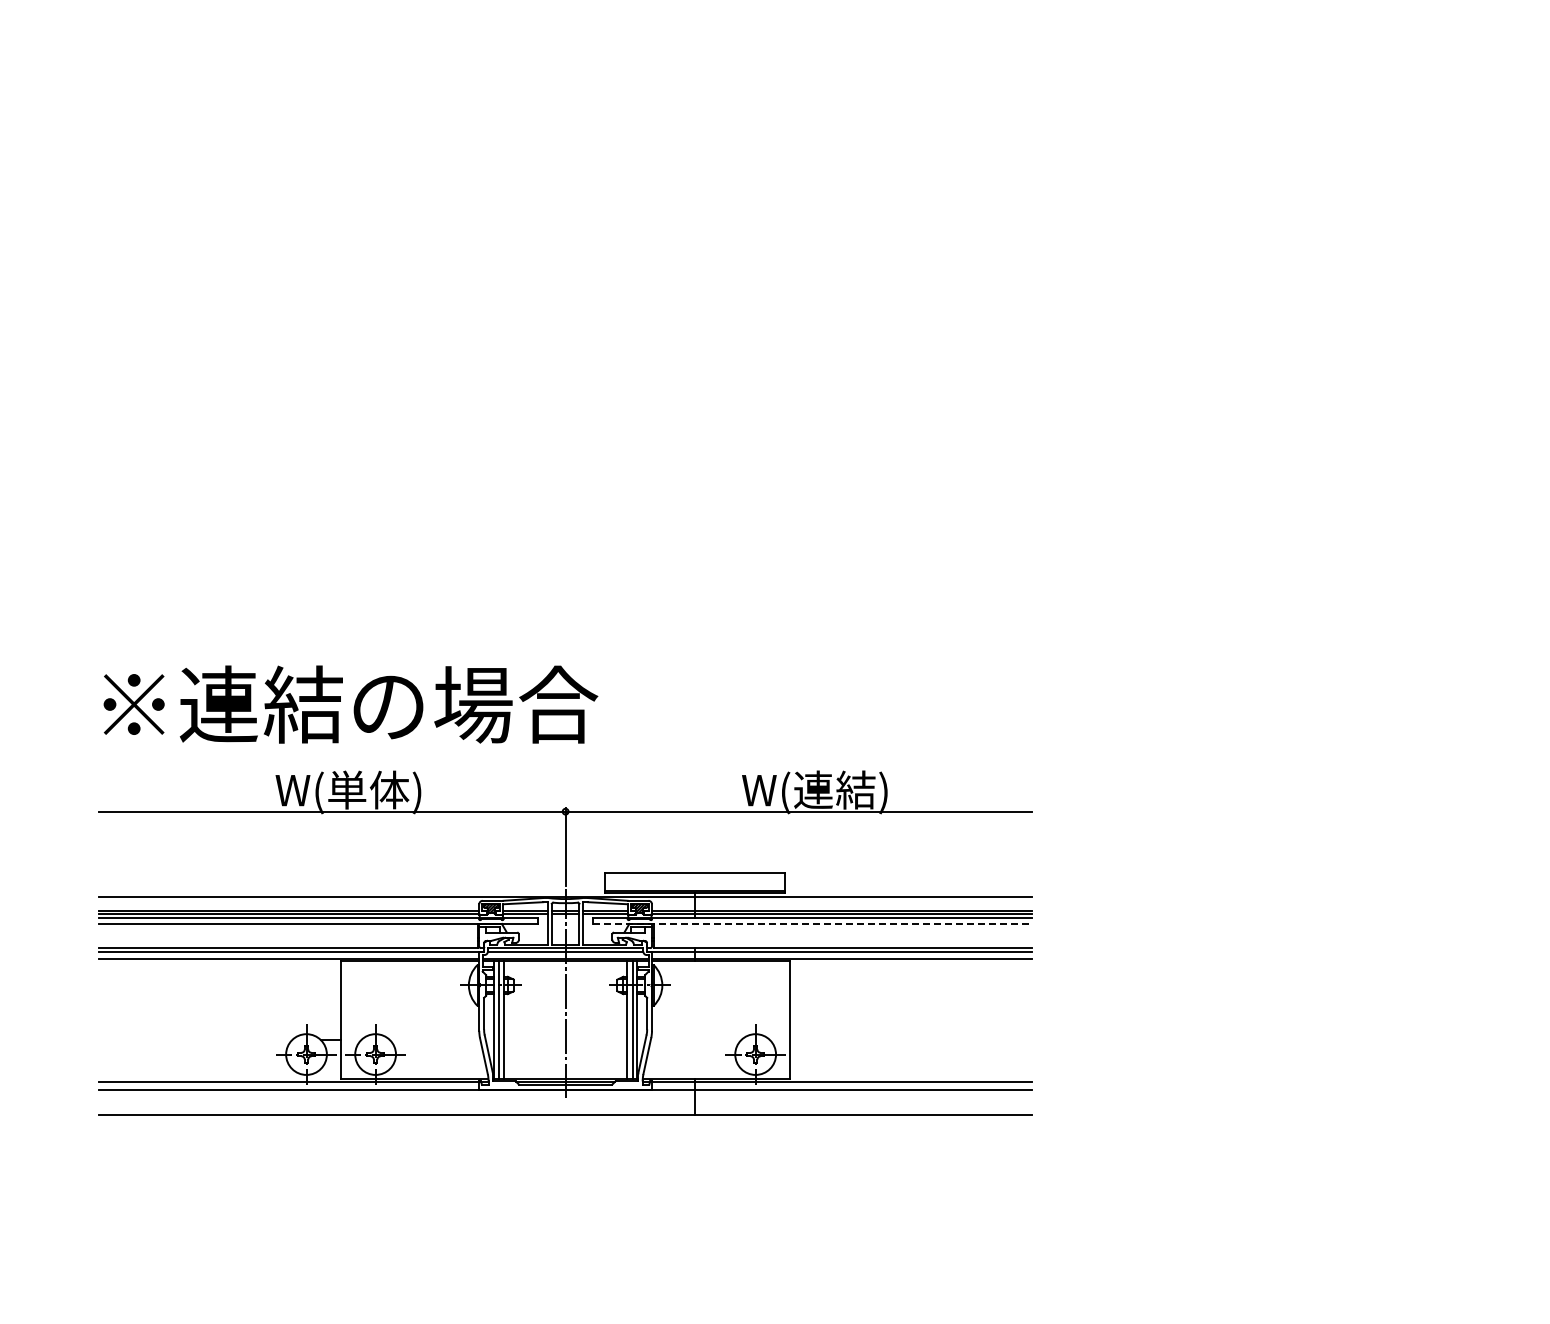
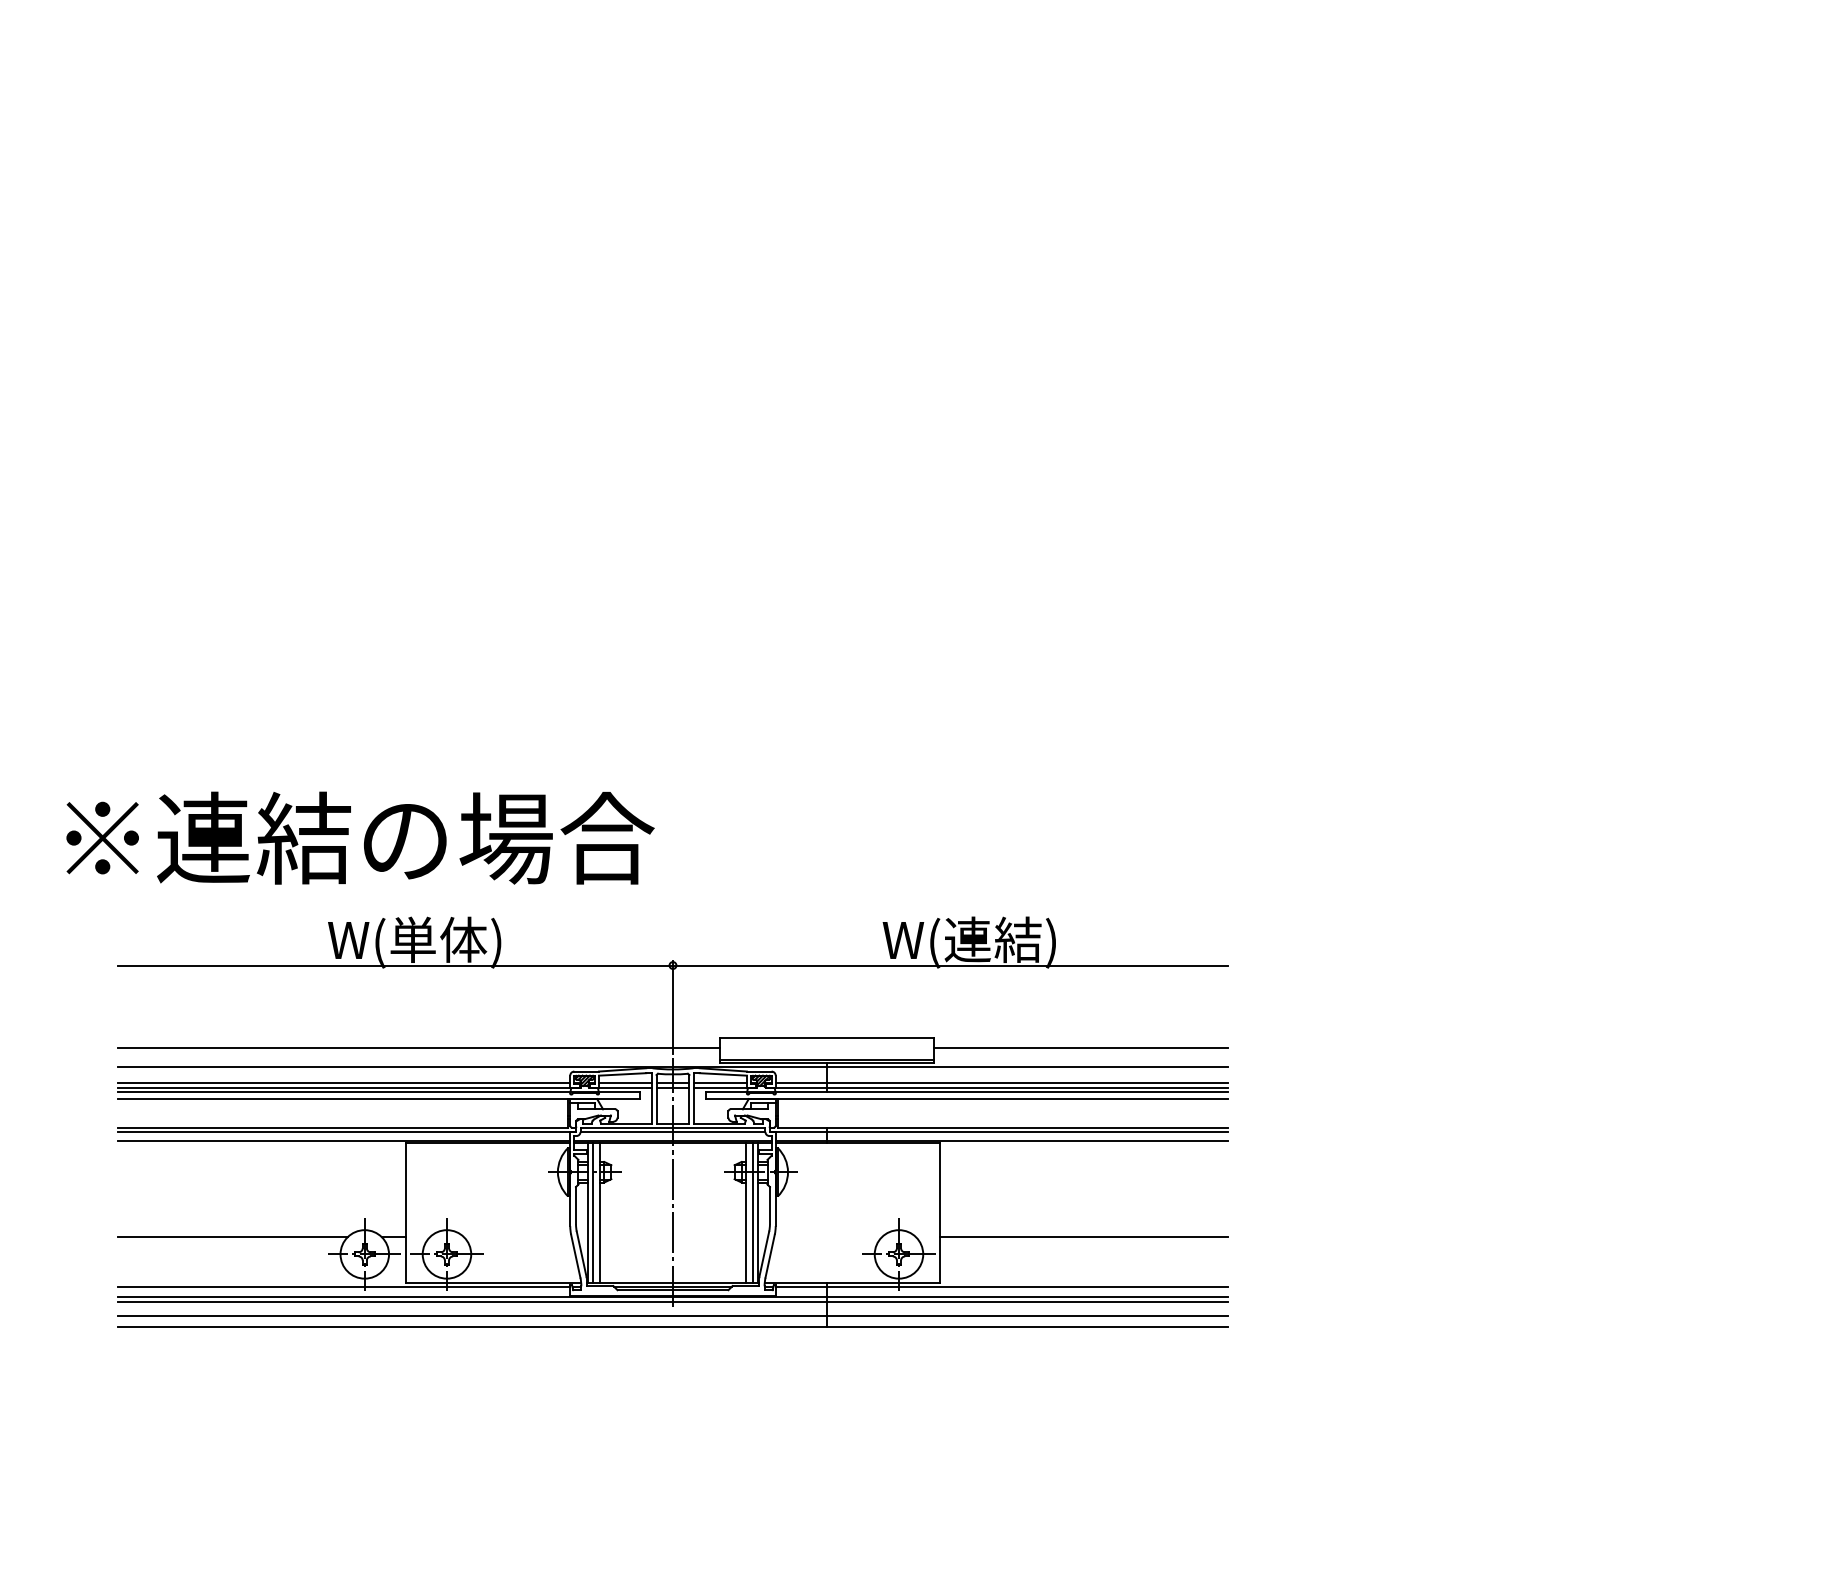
text: (350, 704) -> (360, 838), moved
line: (352, 880) -> (419, 1047), added
line: (908, 880) -> (1080, 1047), added
line: (813, 923) -> (967, 1098), dashed -> solid
line: (195, 1040) -> (232, 1237), added
line: (911, 1040) -> (1084, 1237), added
line: (565, 1094) -> (672, 1301), added
line: (565, 1106) -> (672, 1316), added

